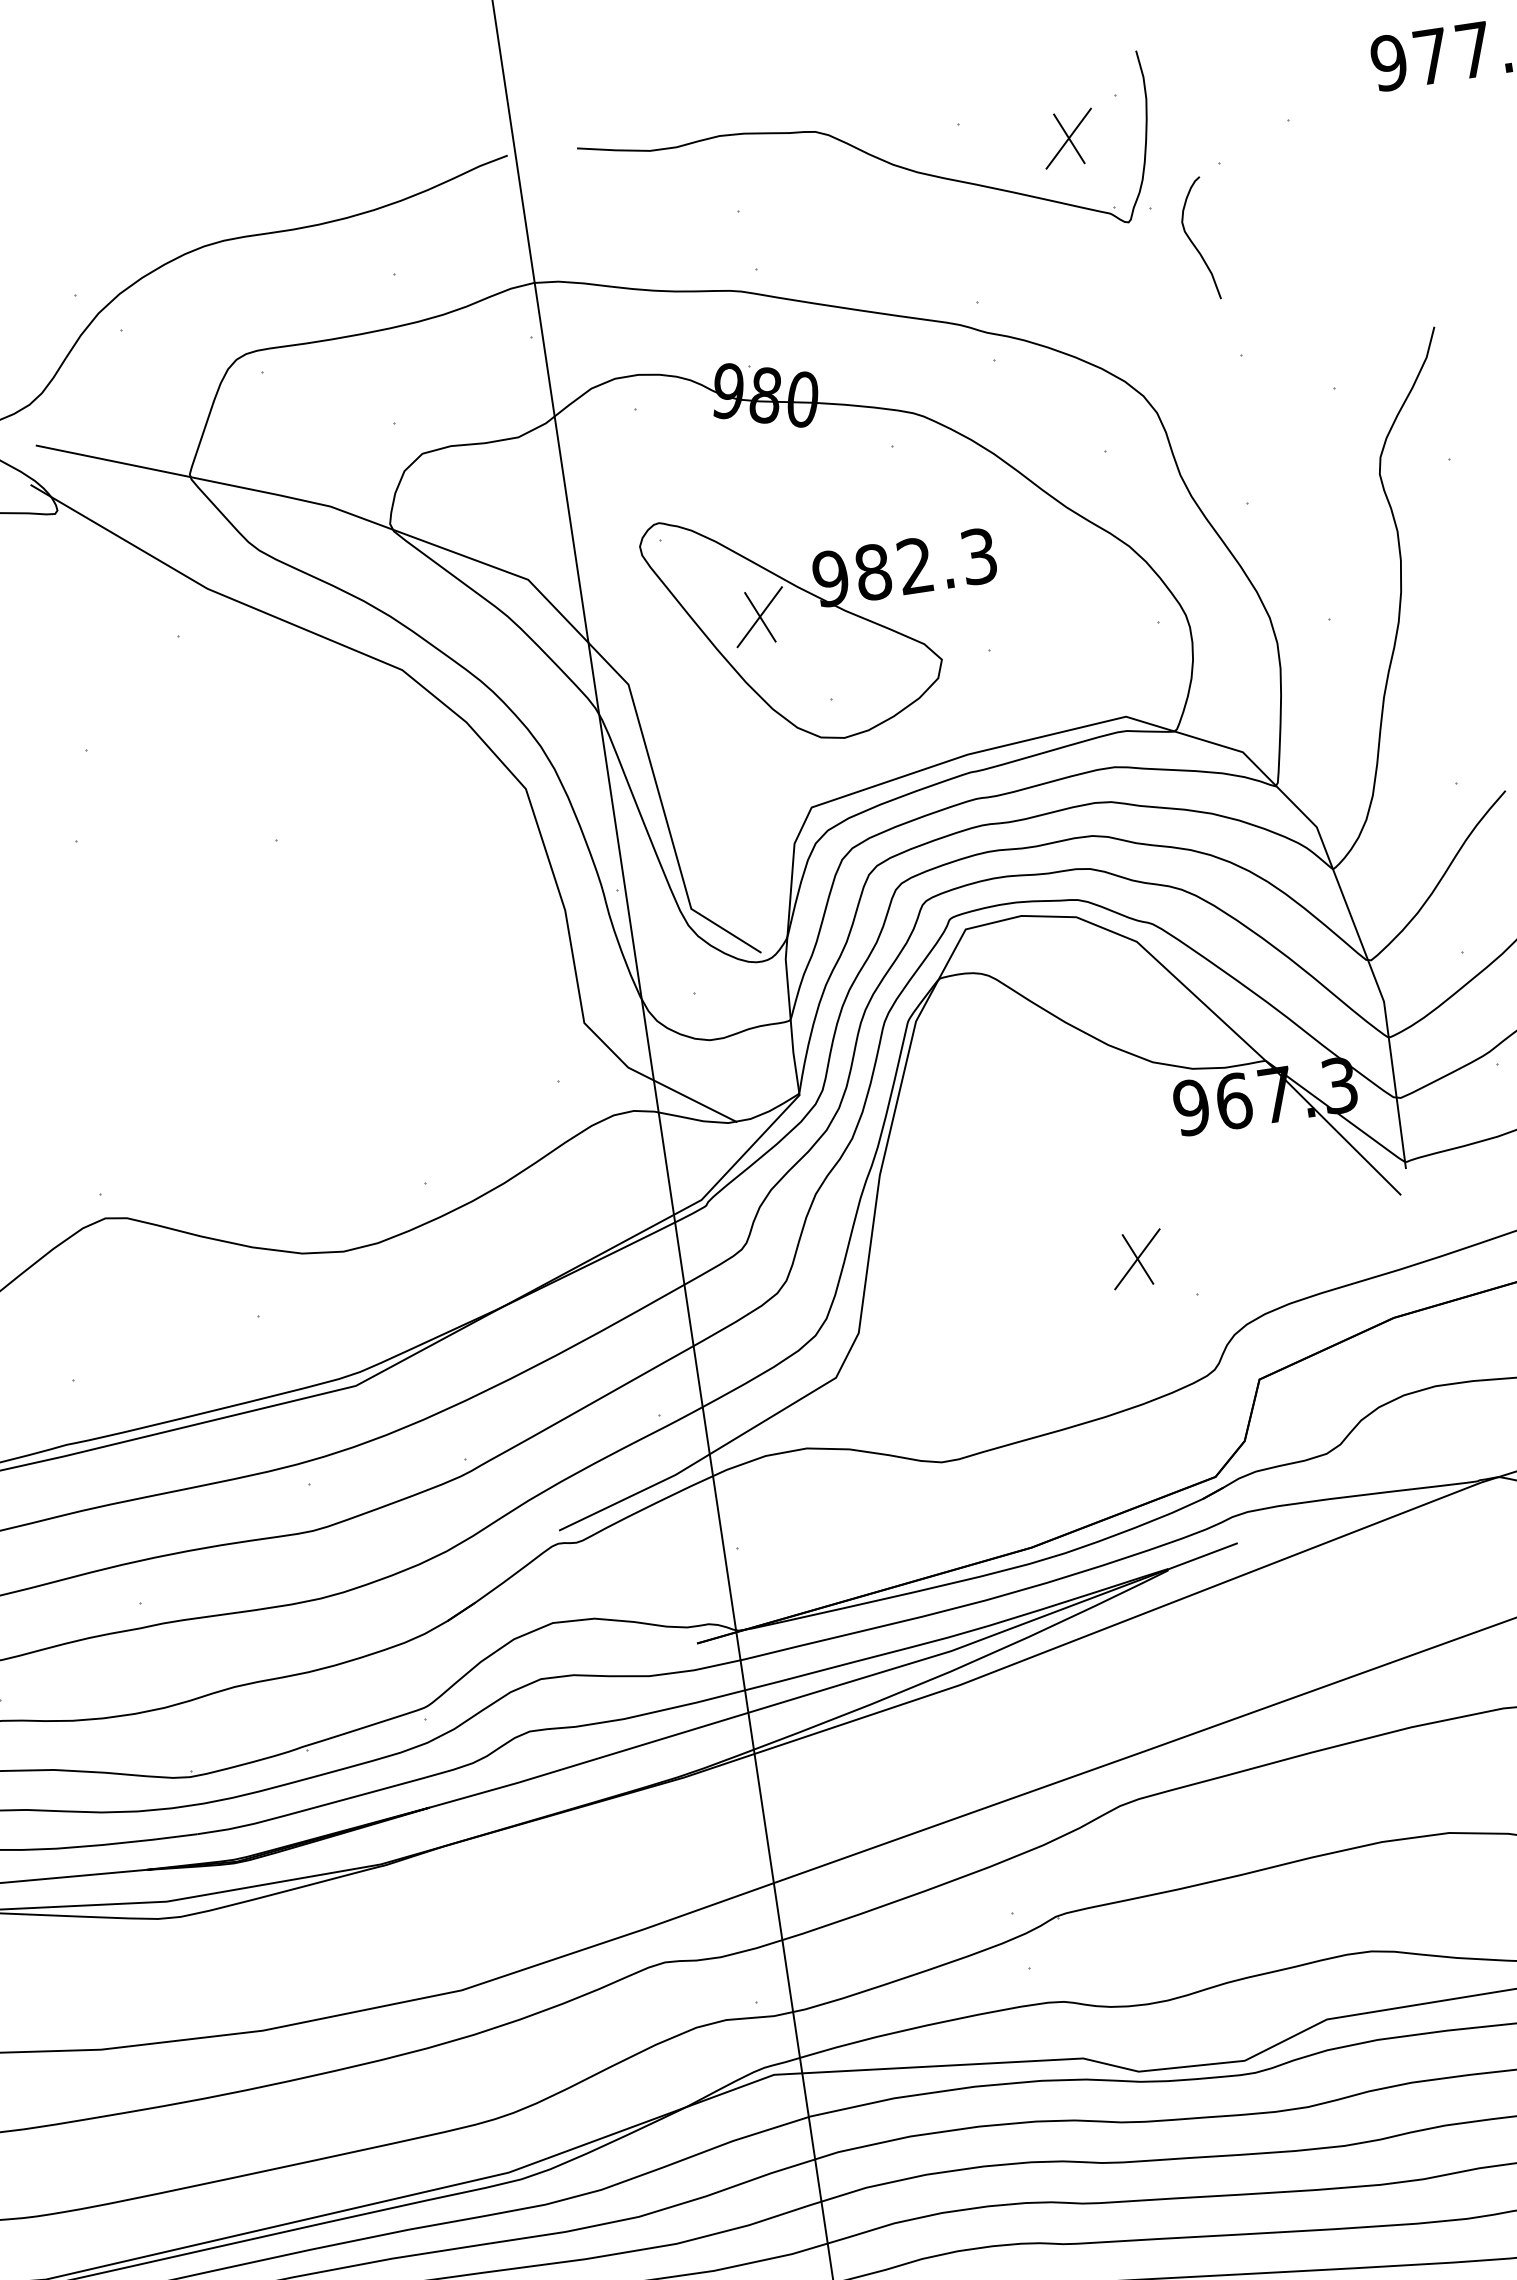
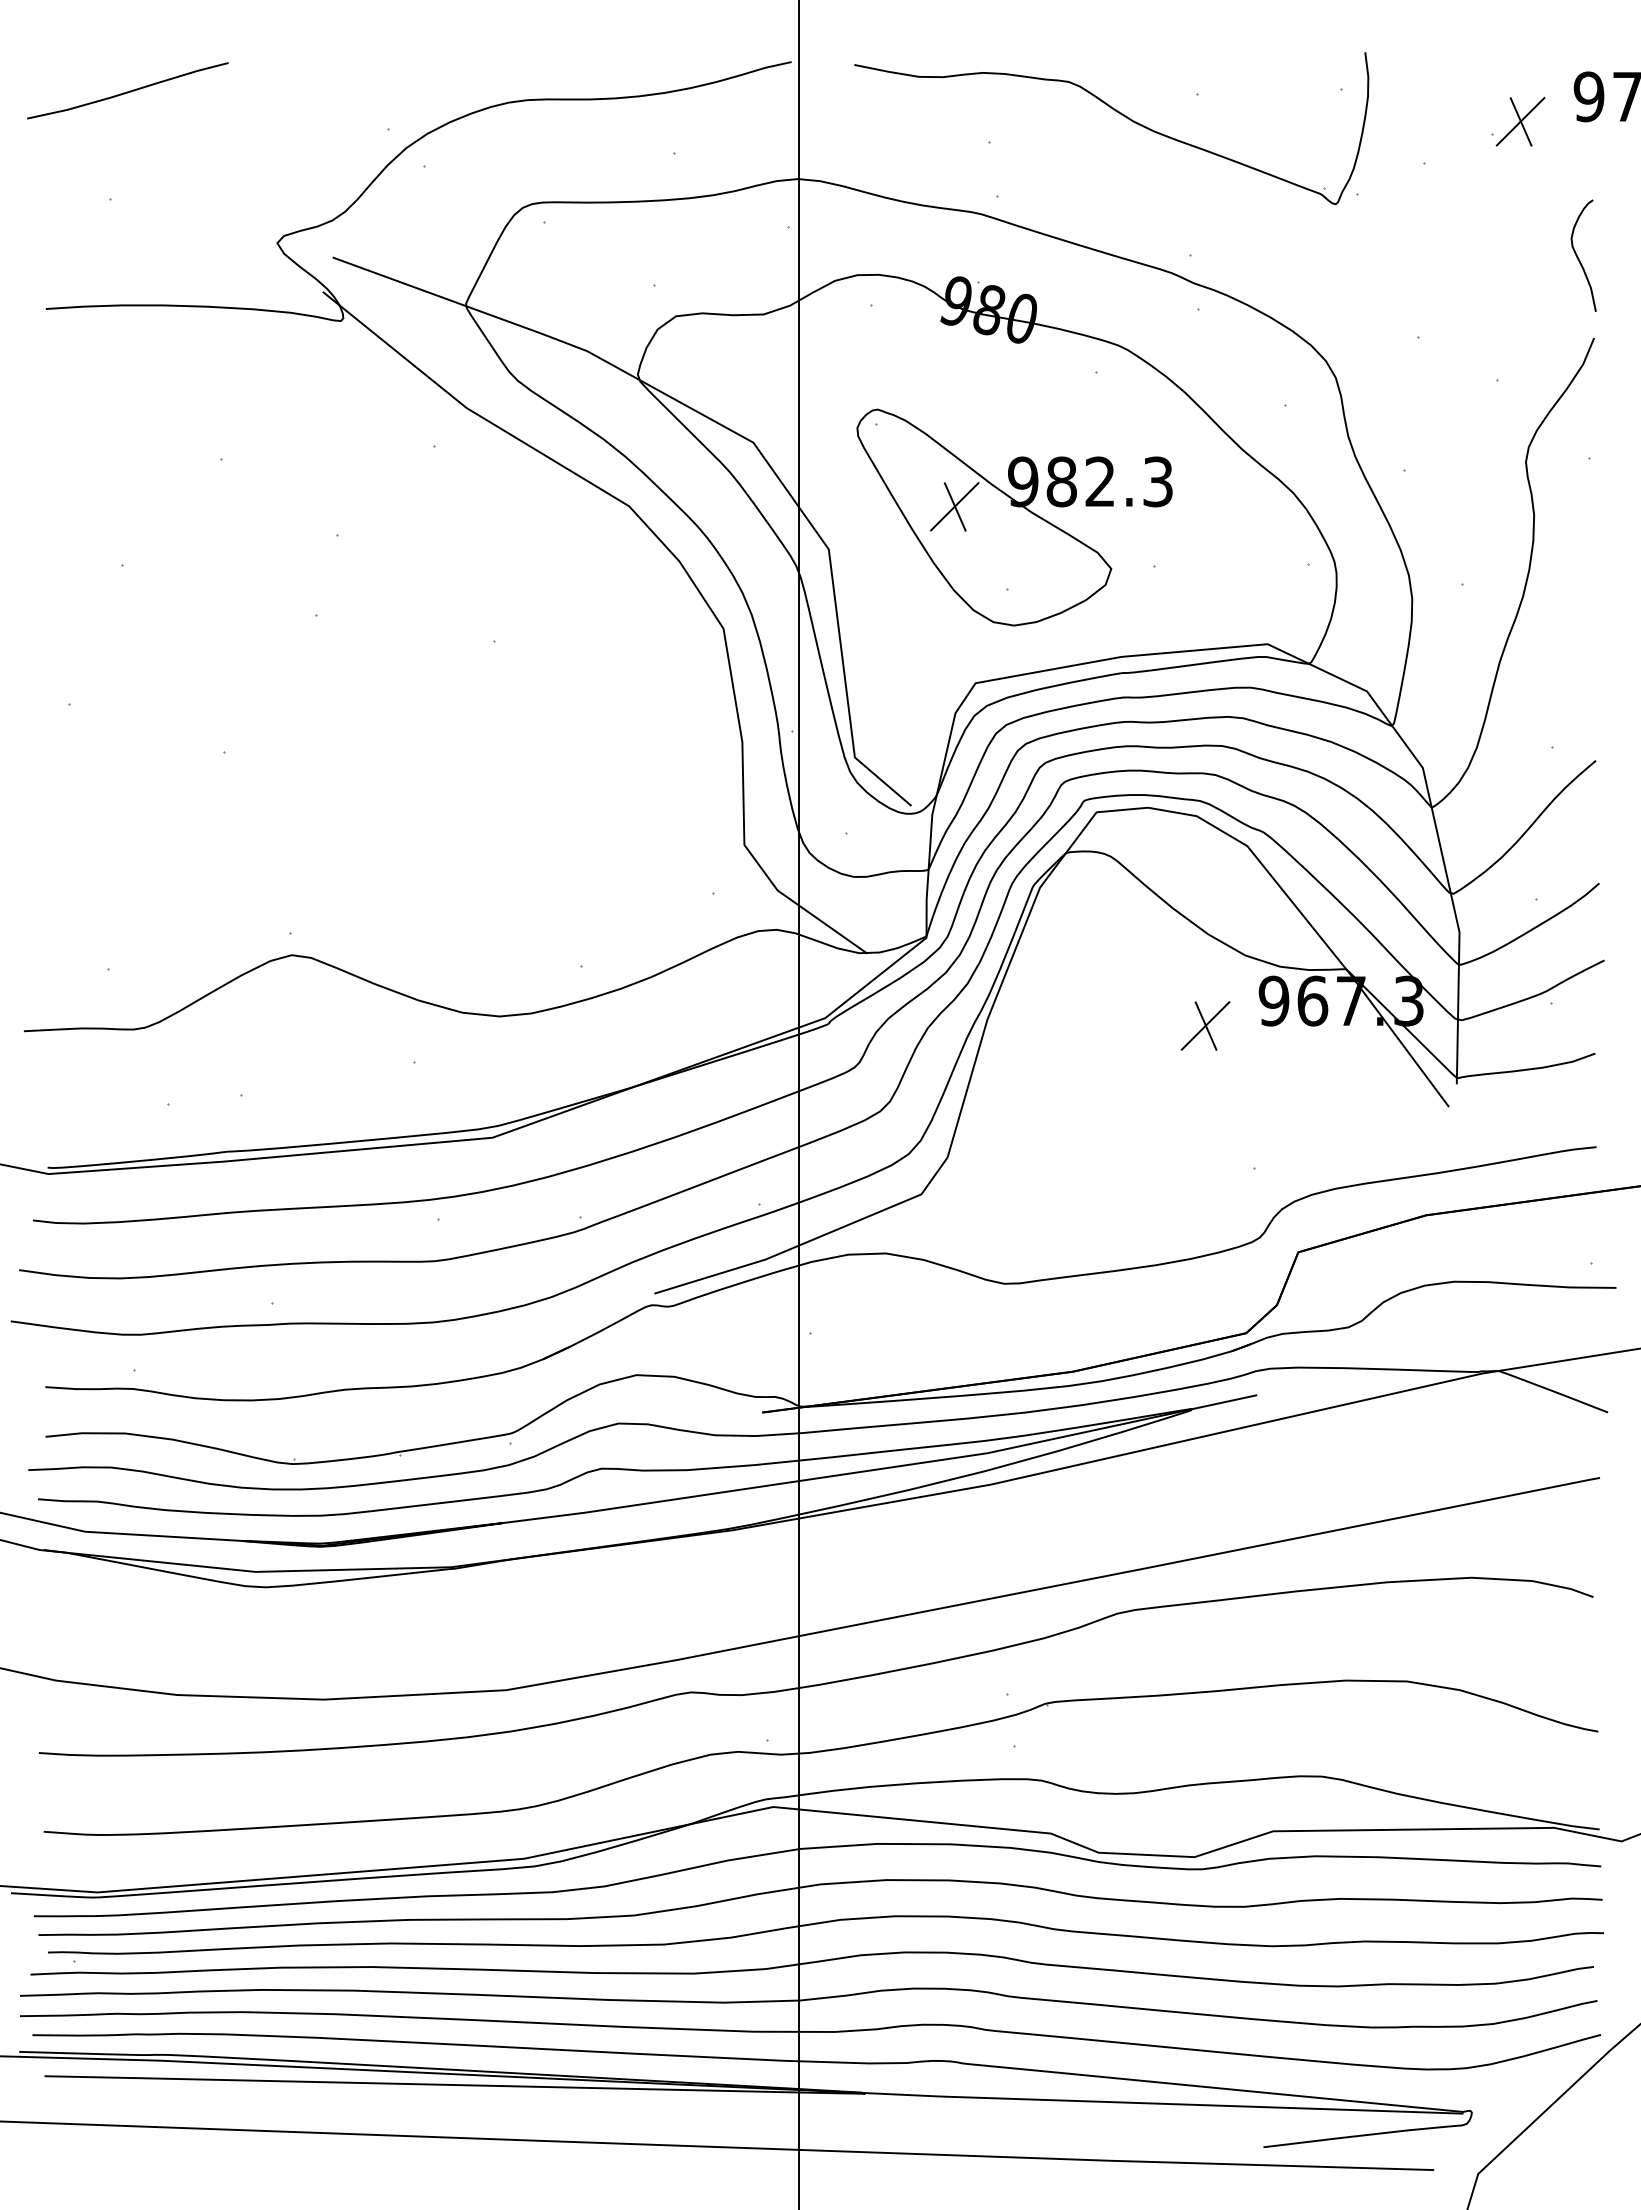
part: (1068, 138) -> (1520, 121), moved
curve: (1194, 243) -> (1579, 258), moved
part: (1137, 1258) -> (1205, 1025), moved

